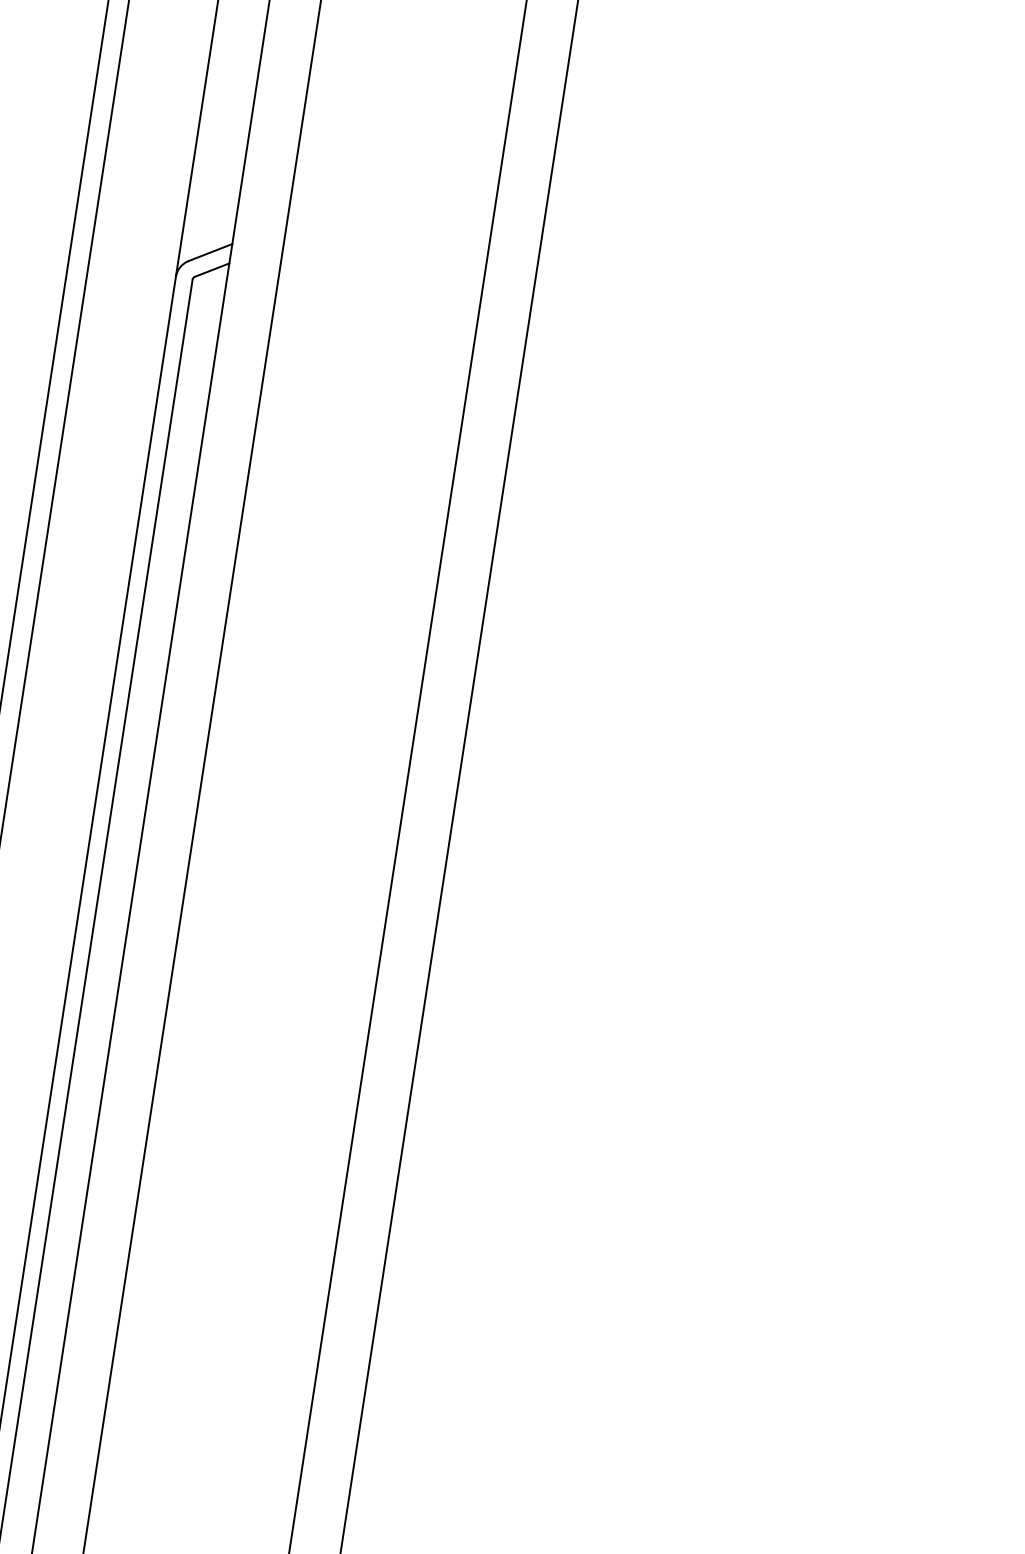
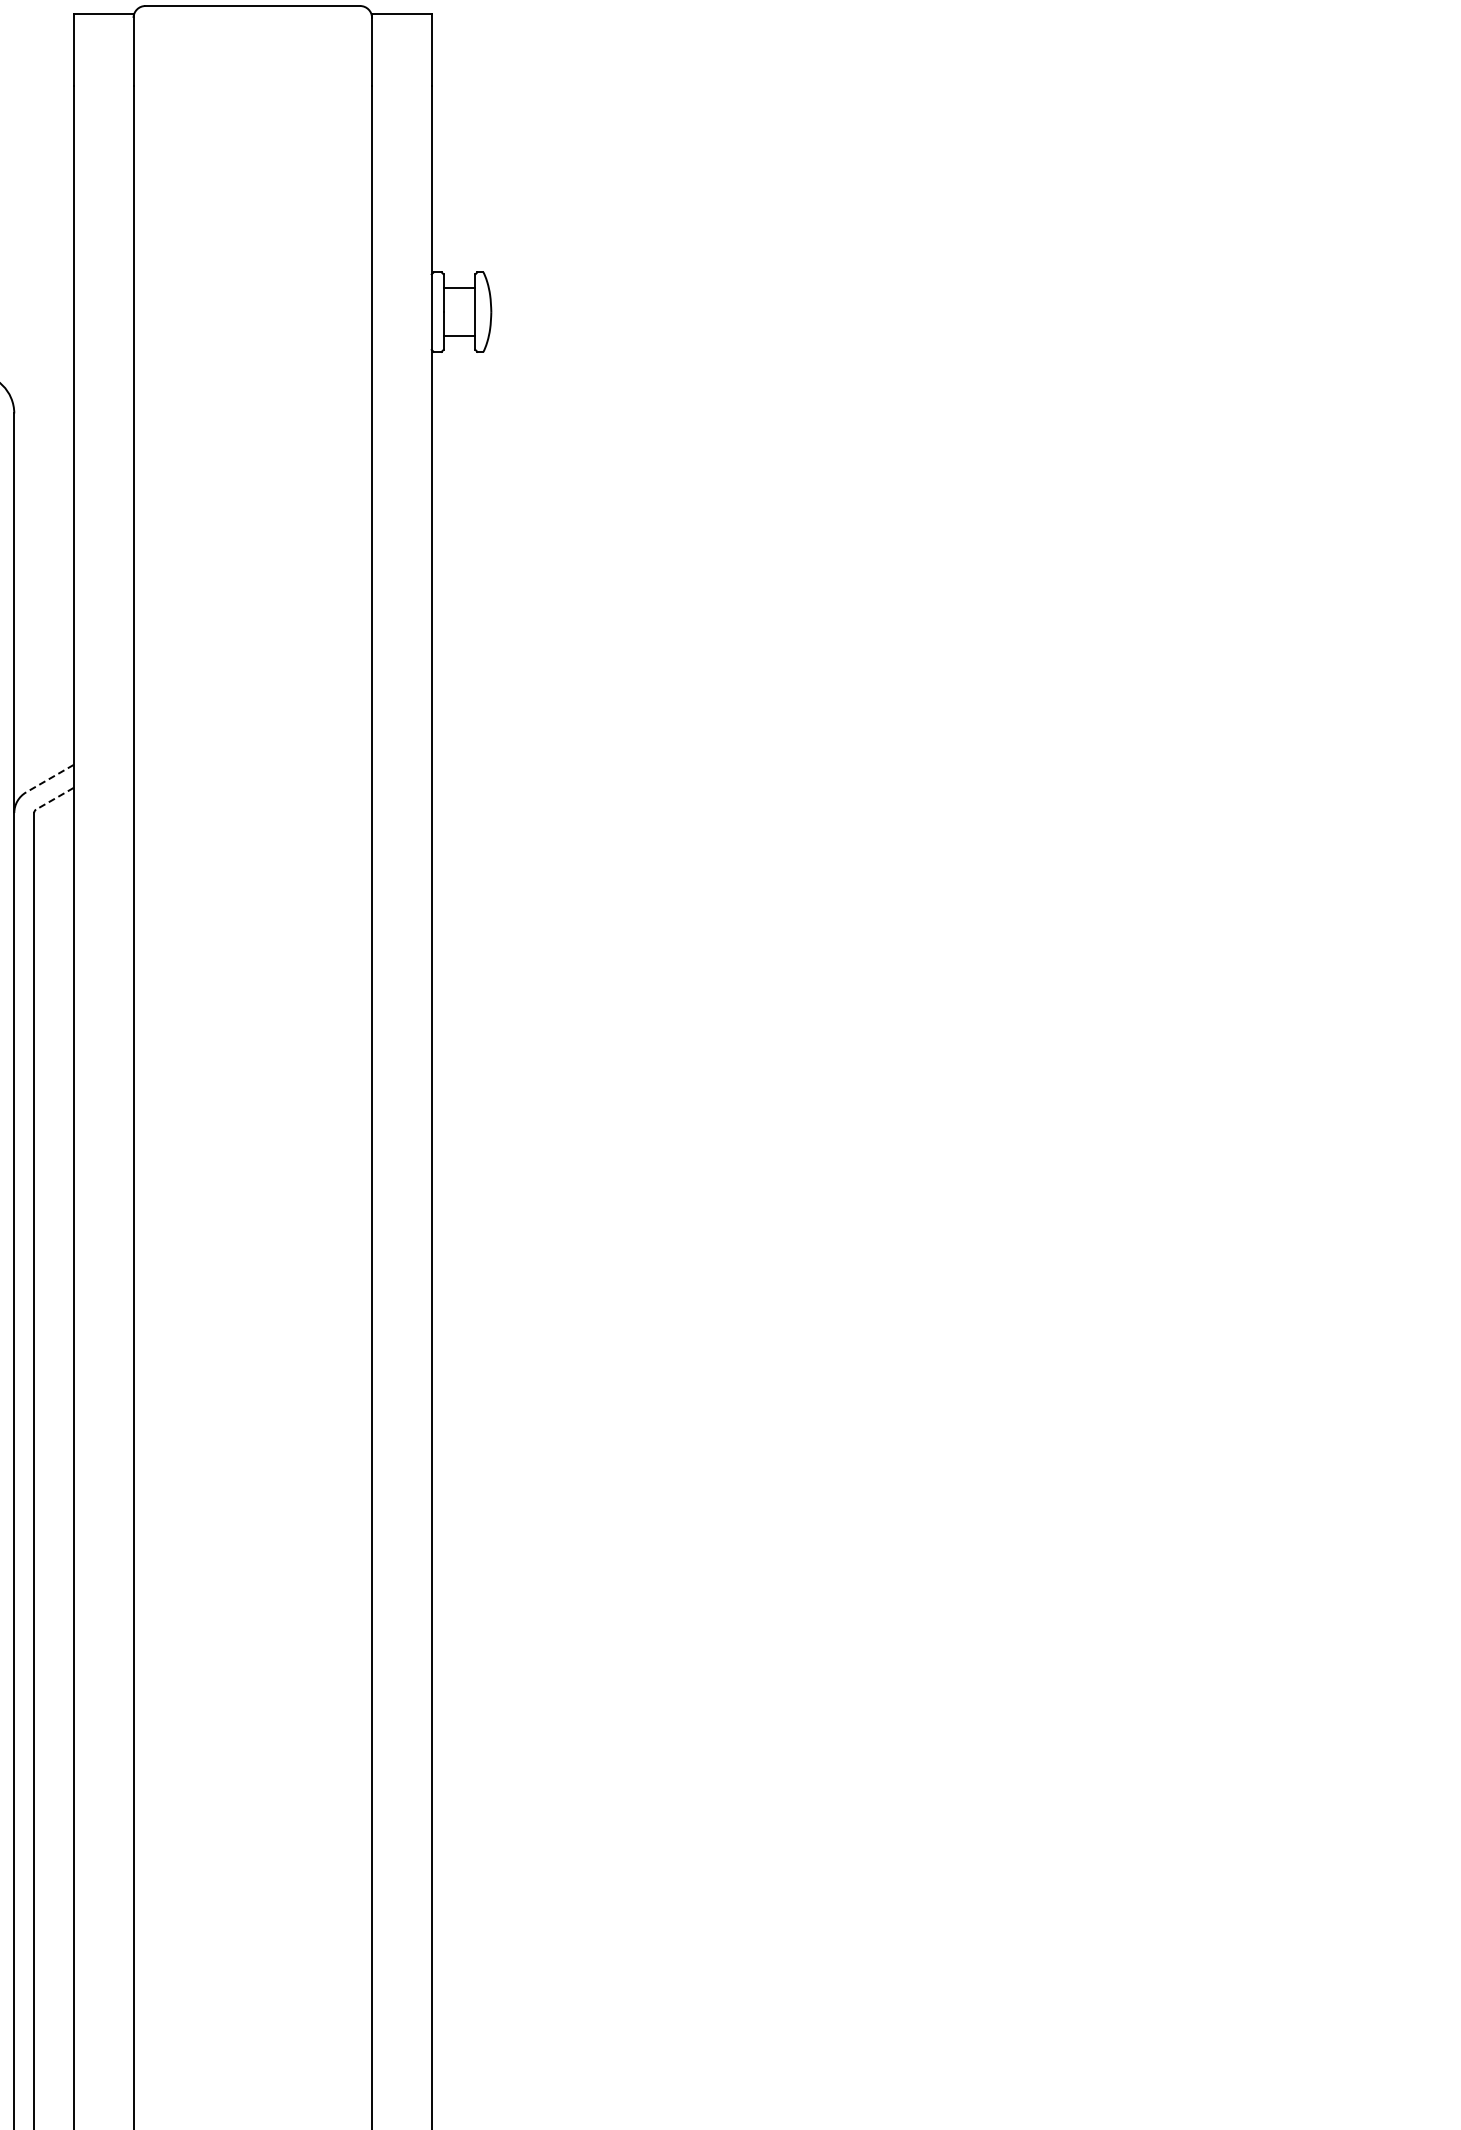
line: (210, 252) -> (50, 778), solid -> dashed
line: (212, 270) -> (55, 798), solid -> dashed

